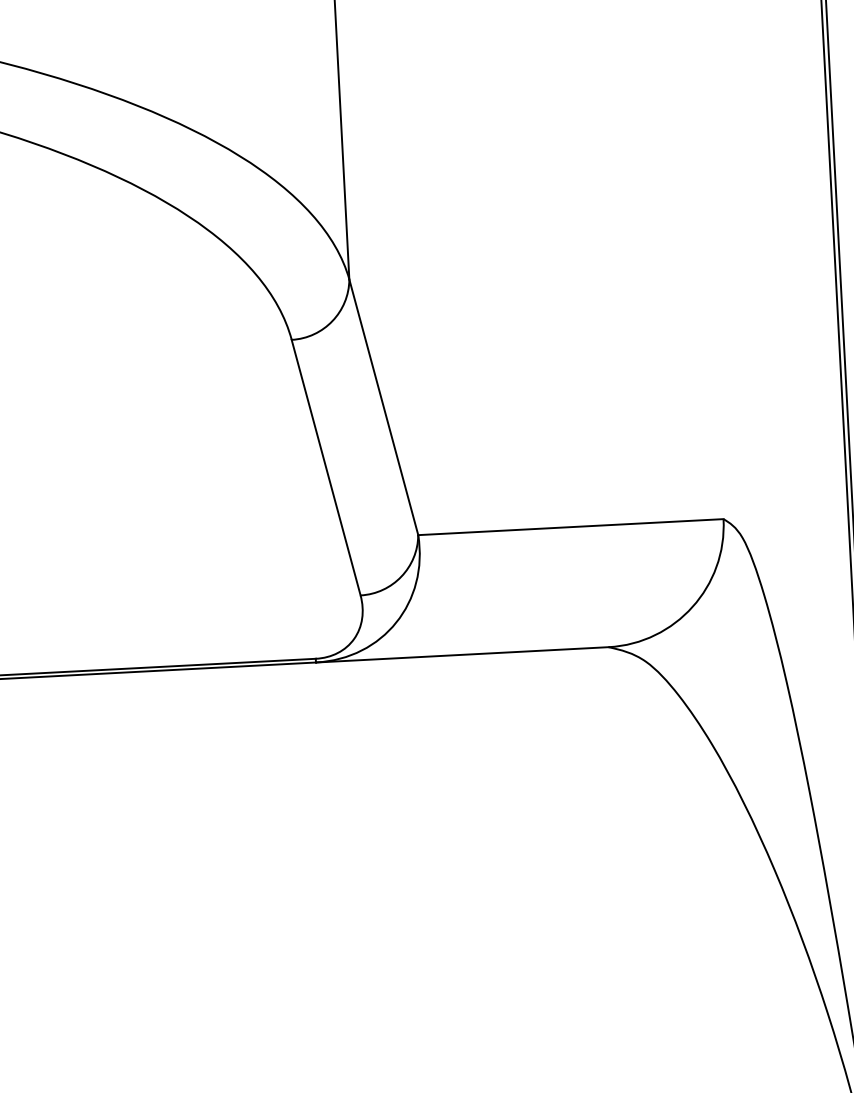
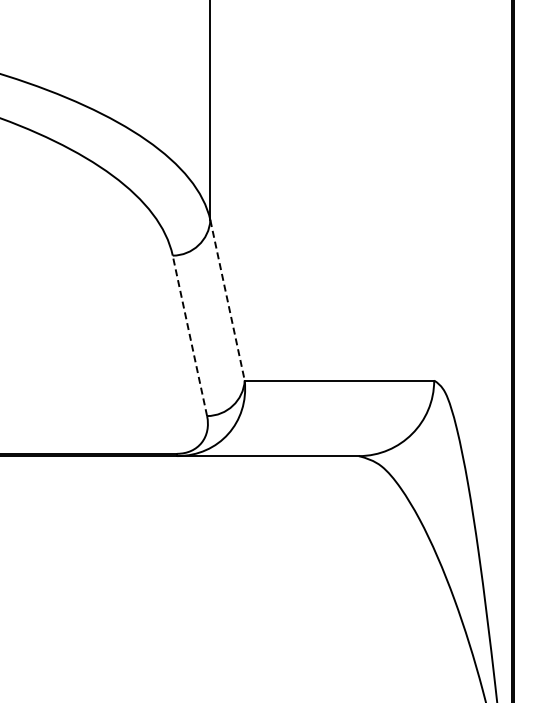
line: (383, 407) -> (227, 300), solid -> dashed
line: (325, 467) -> (189, 335), solid -> dashed

